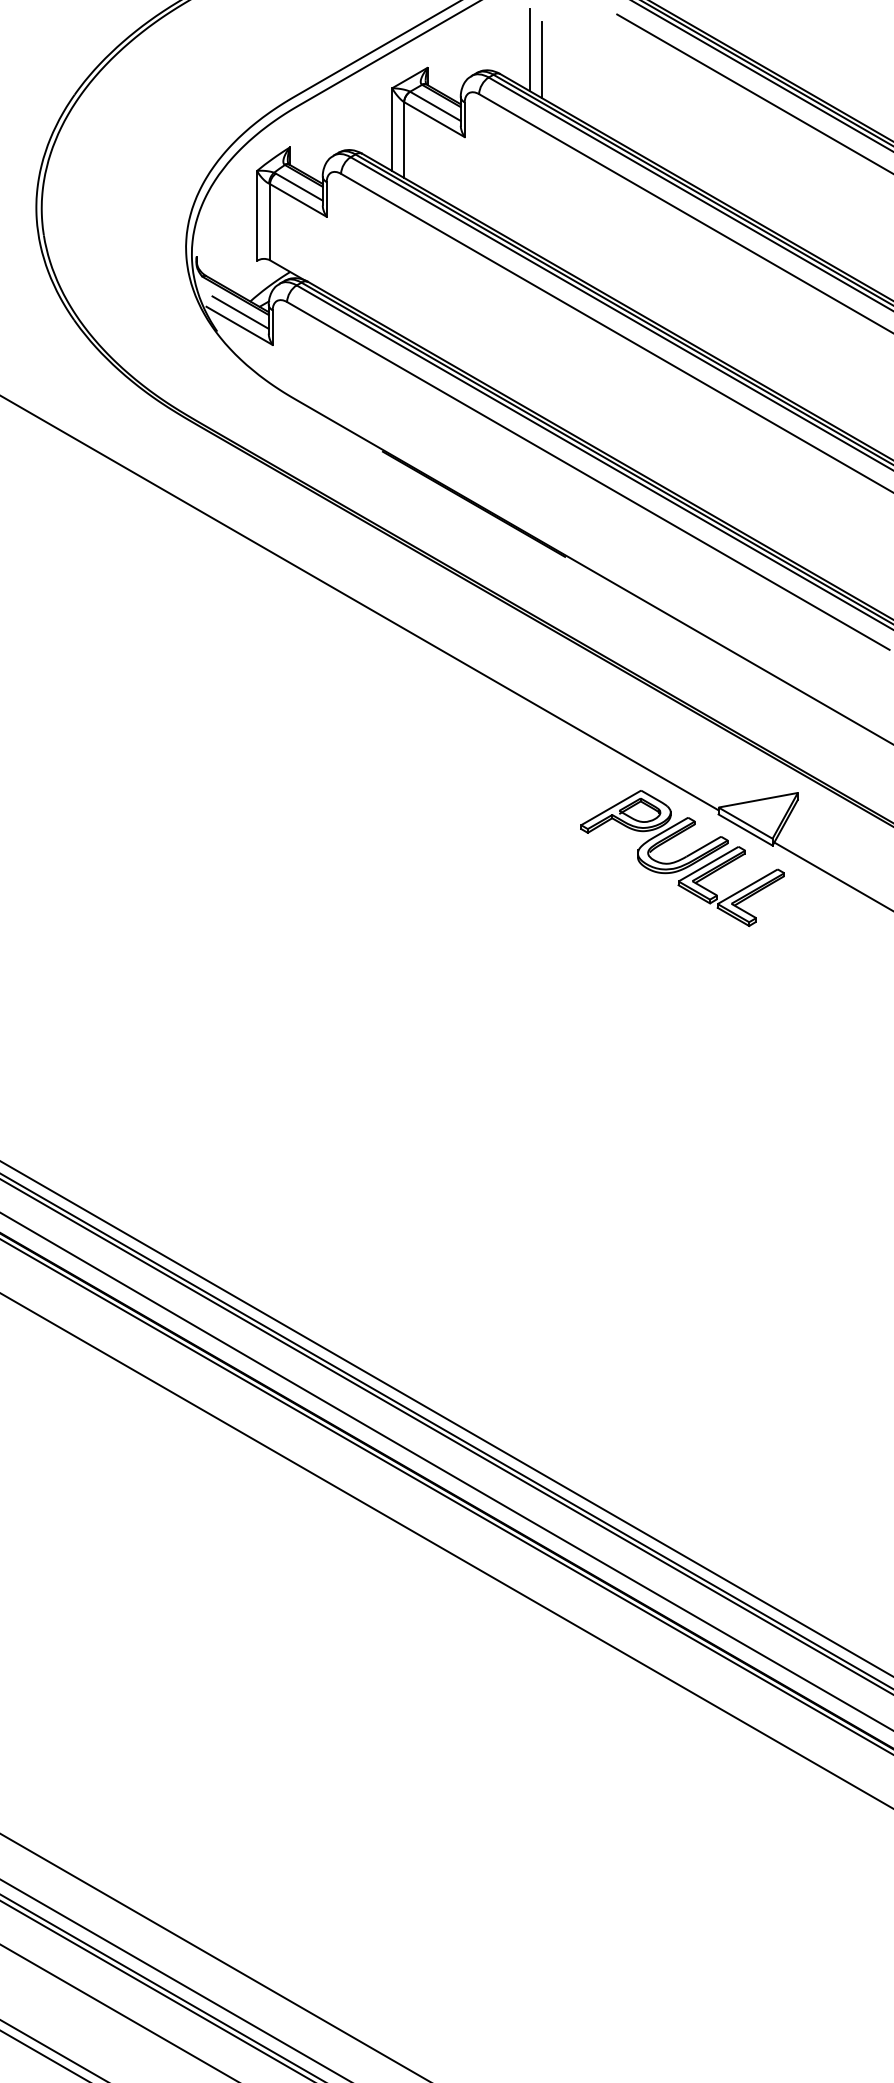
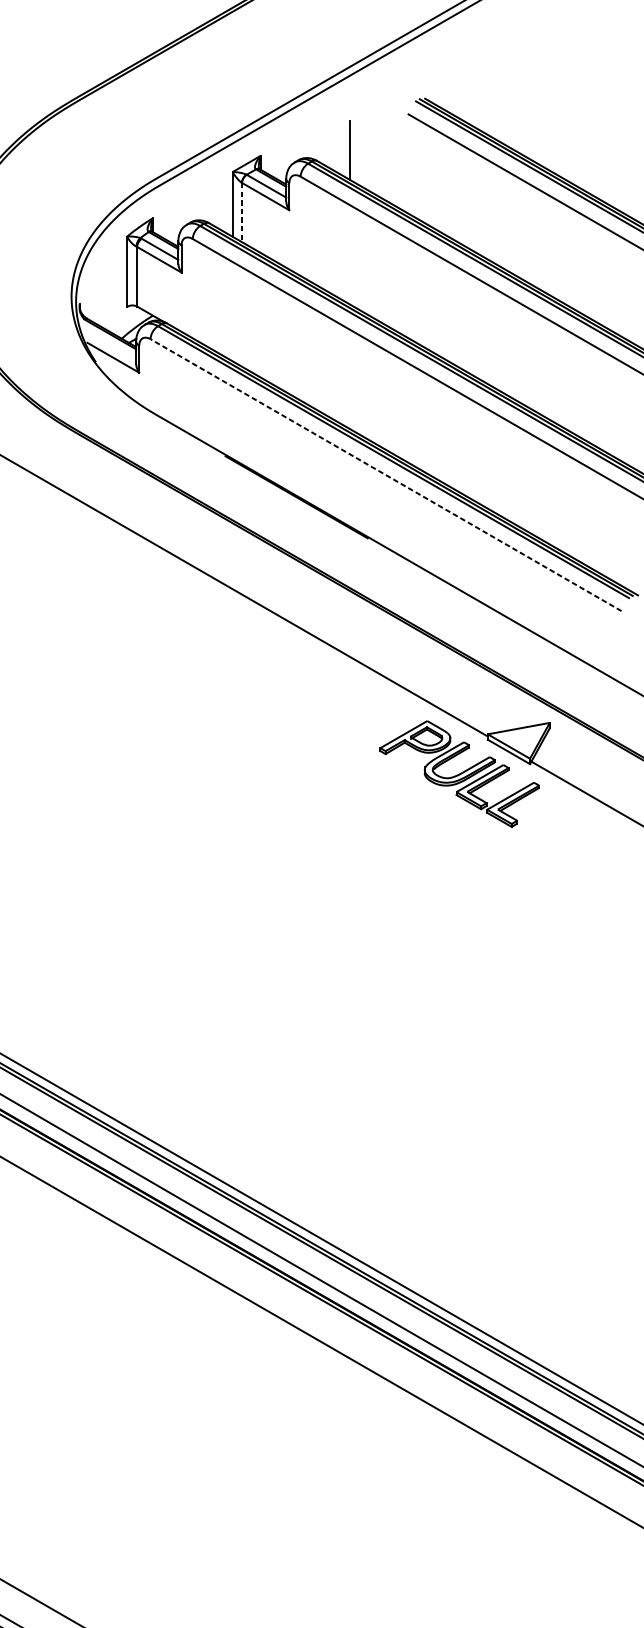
line: (530, 49) -> (340, 141), removed
line: (404, 140) -> (242, 212), solid -> dashed
line: (240, 312) -> (114, 347), removed
line: (588, 475) -> (386, 474), solid -> dashed

